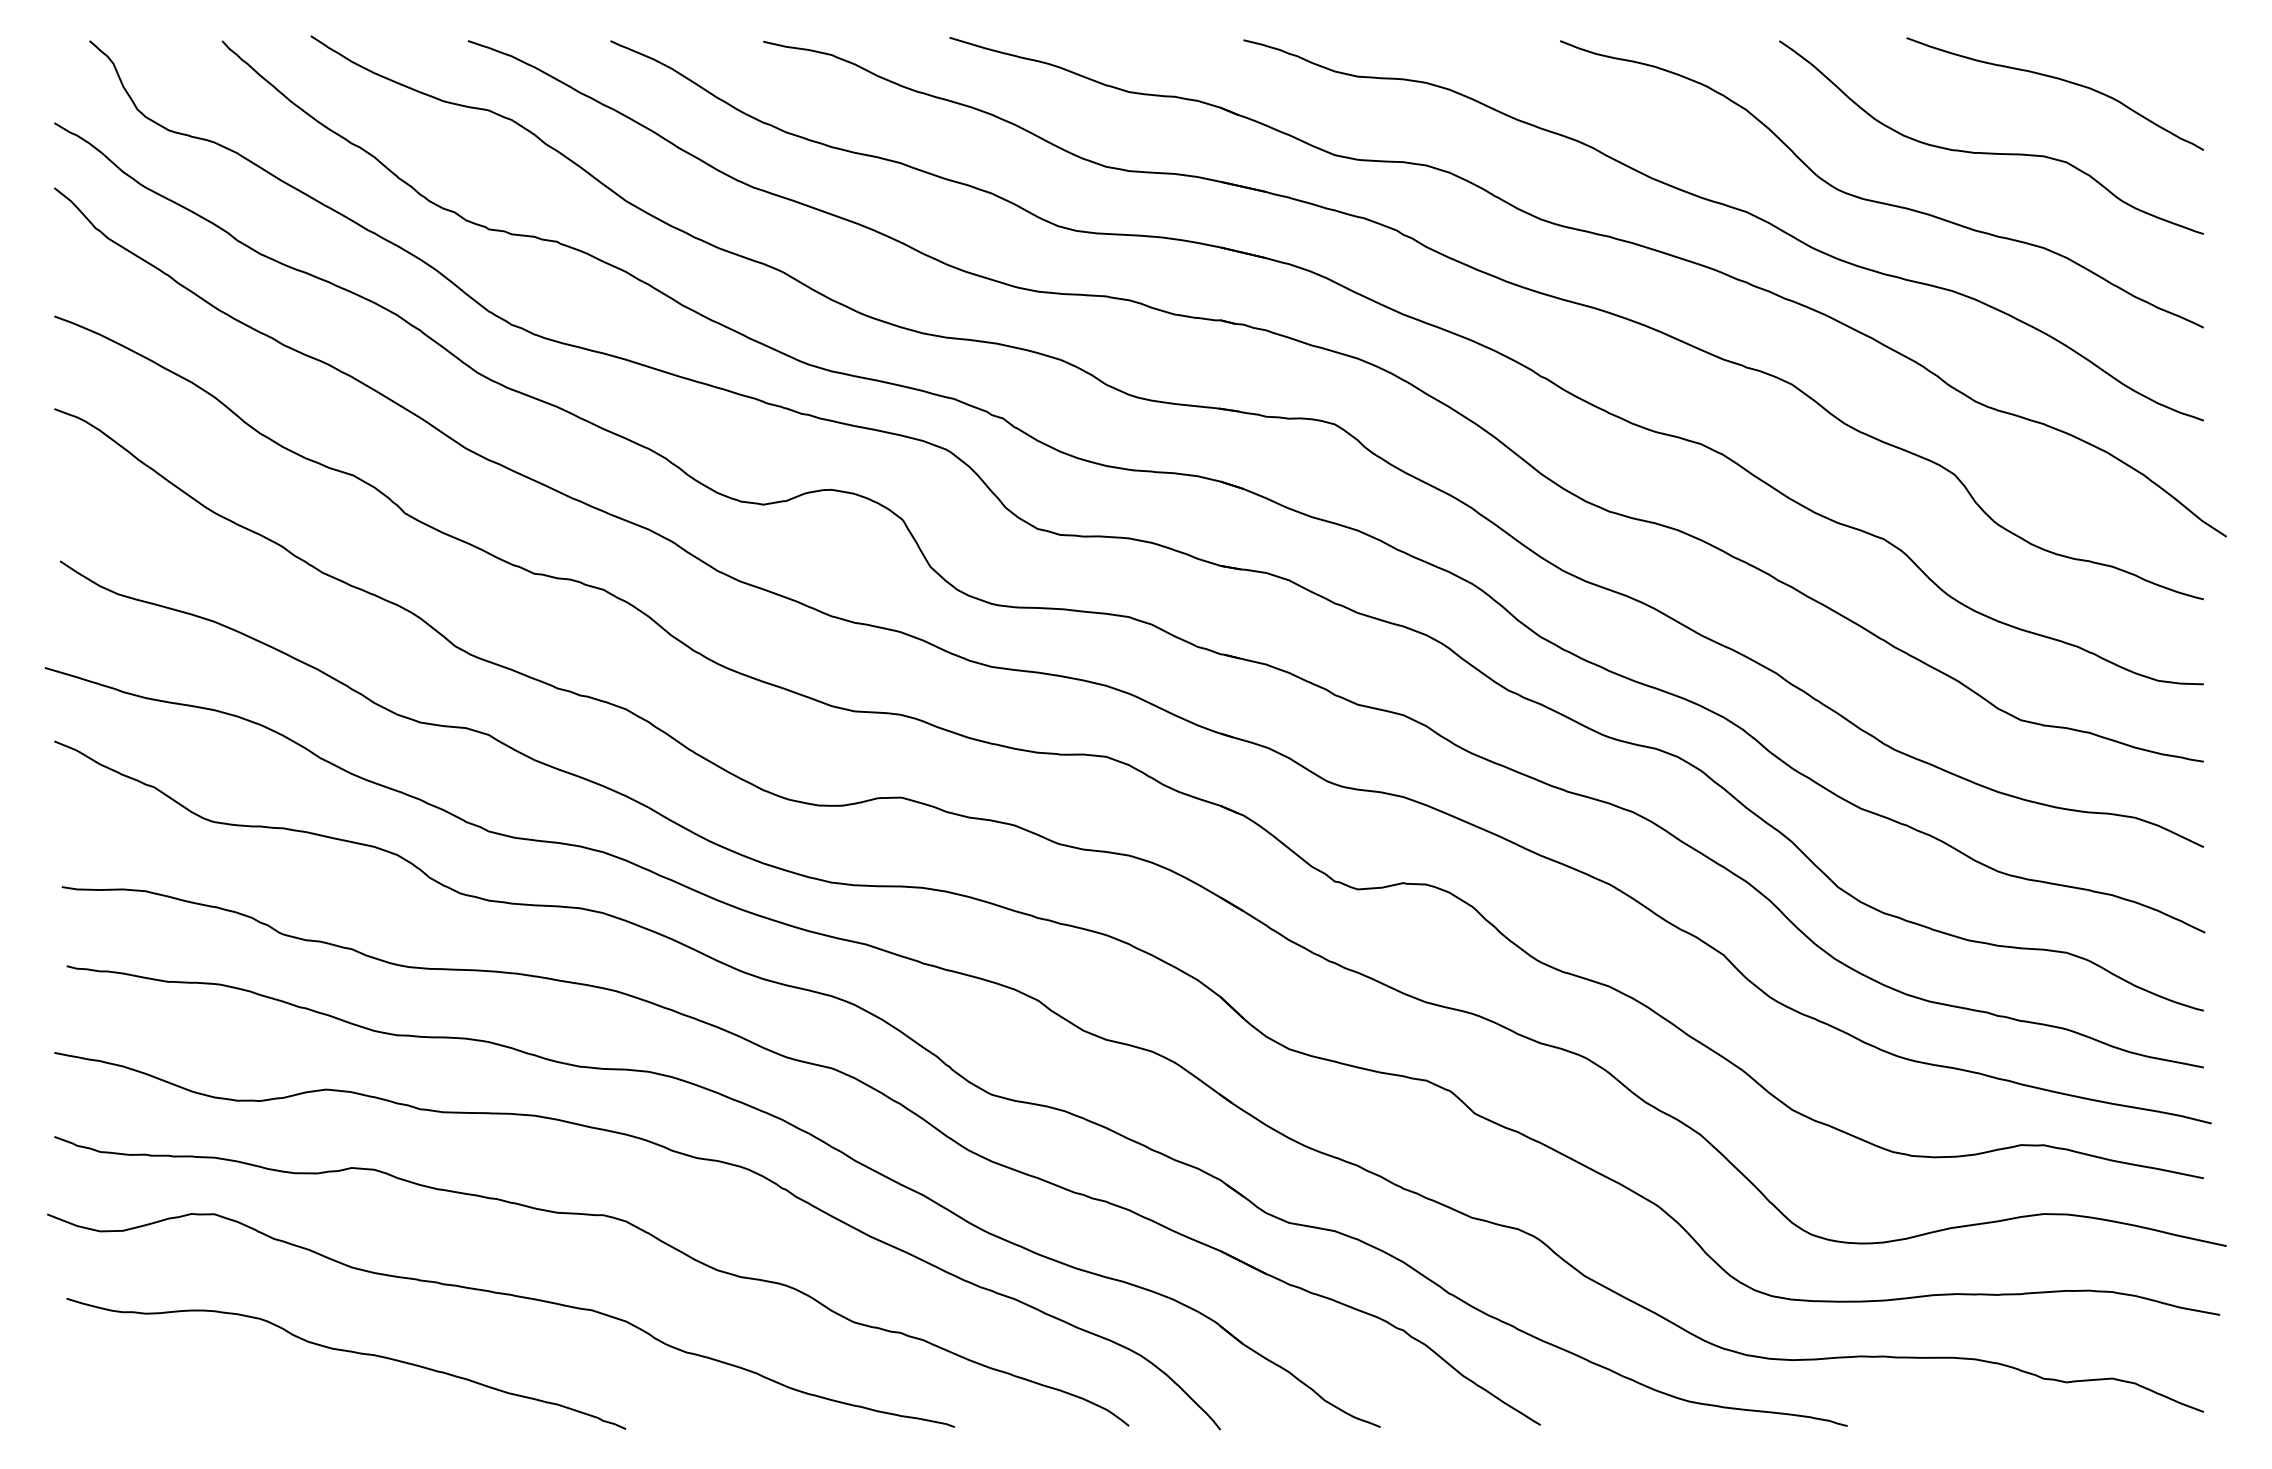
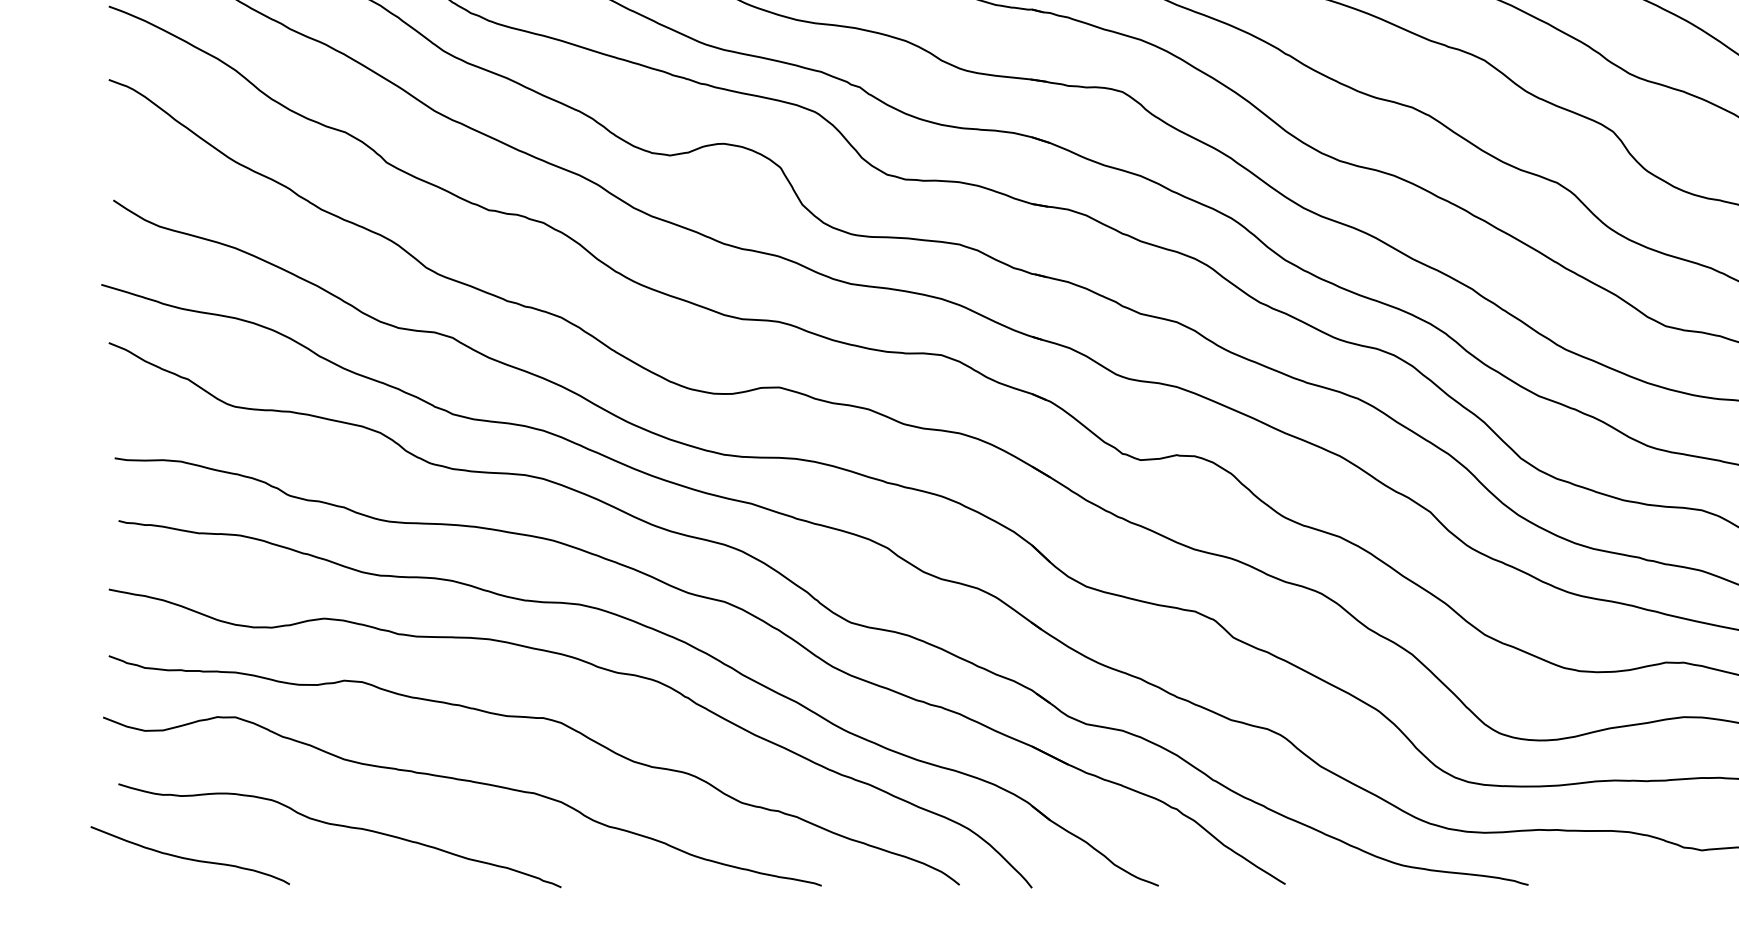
curve: (157, 1392) -> (190, 858), added

